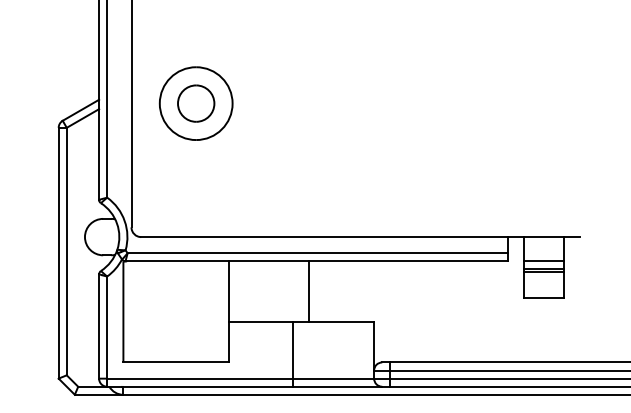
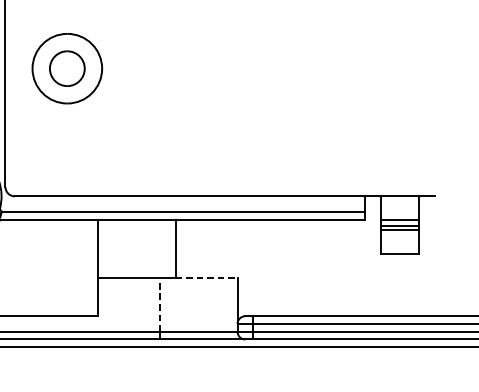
line: (342, 322) -> (207, 278), solid -> dashed
line: (293, 349) -> (160, 303), solid -> dashed

